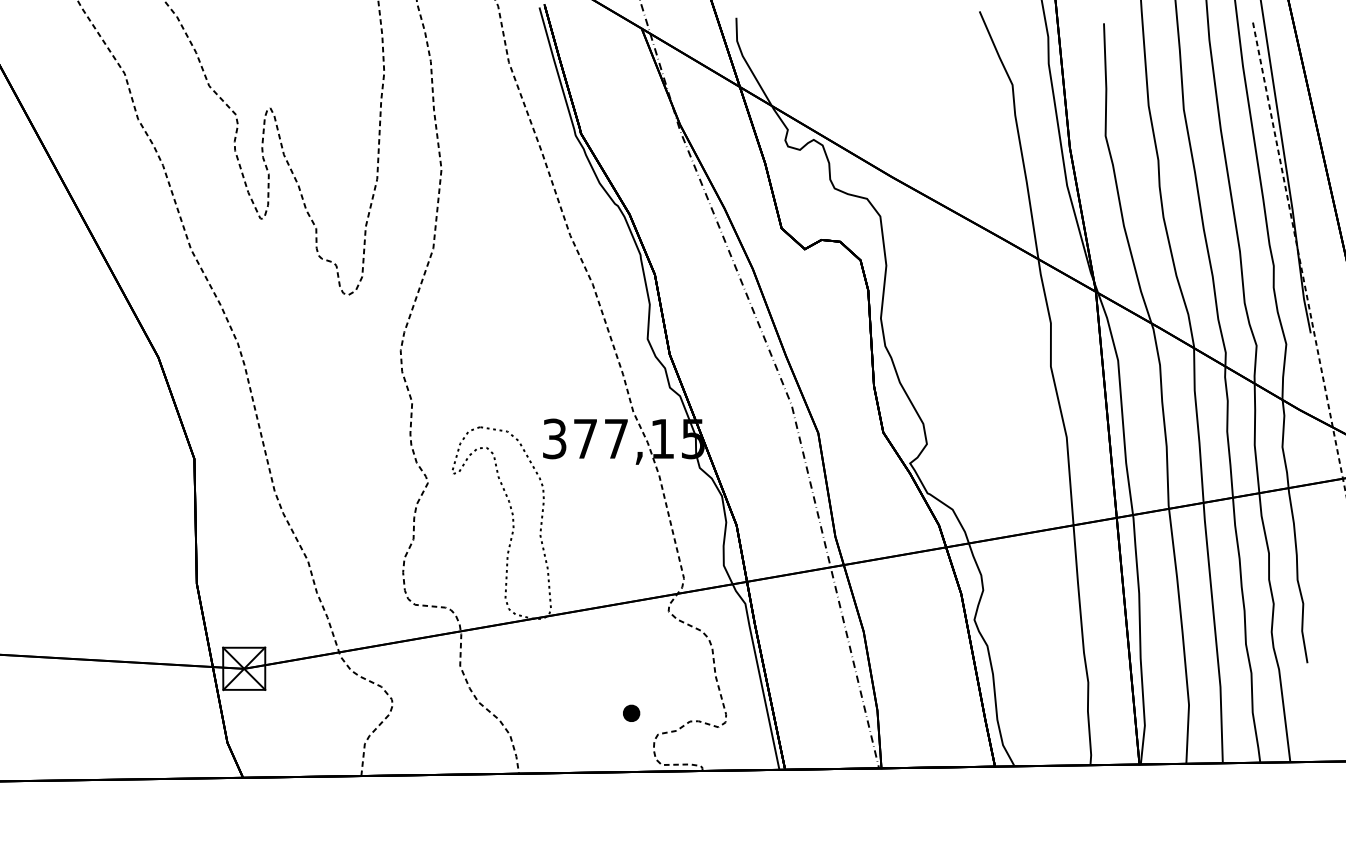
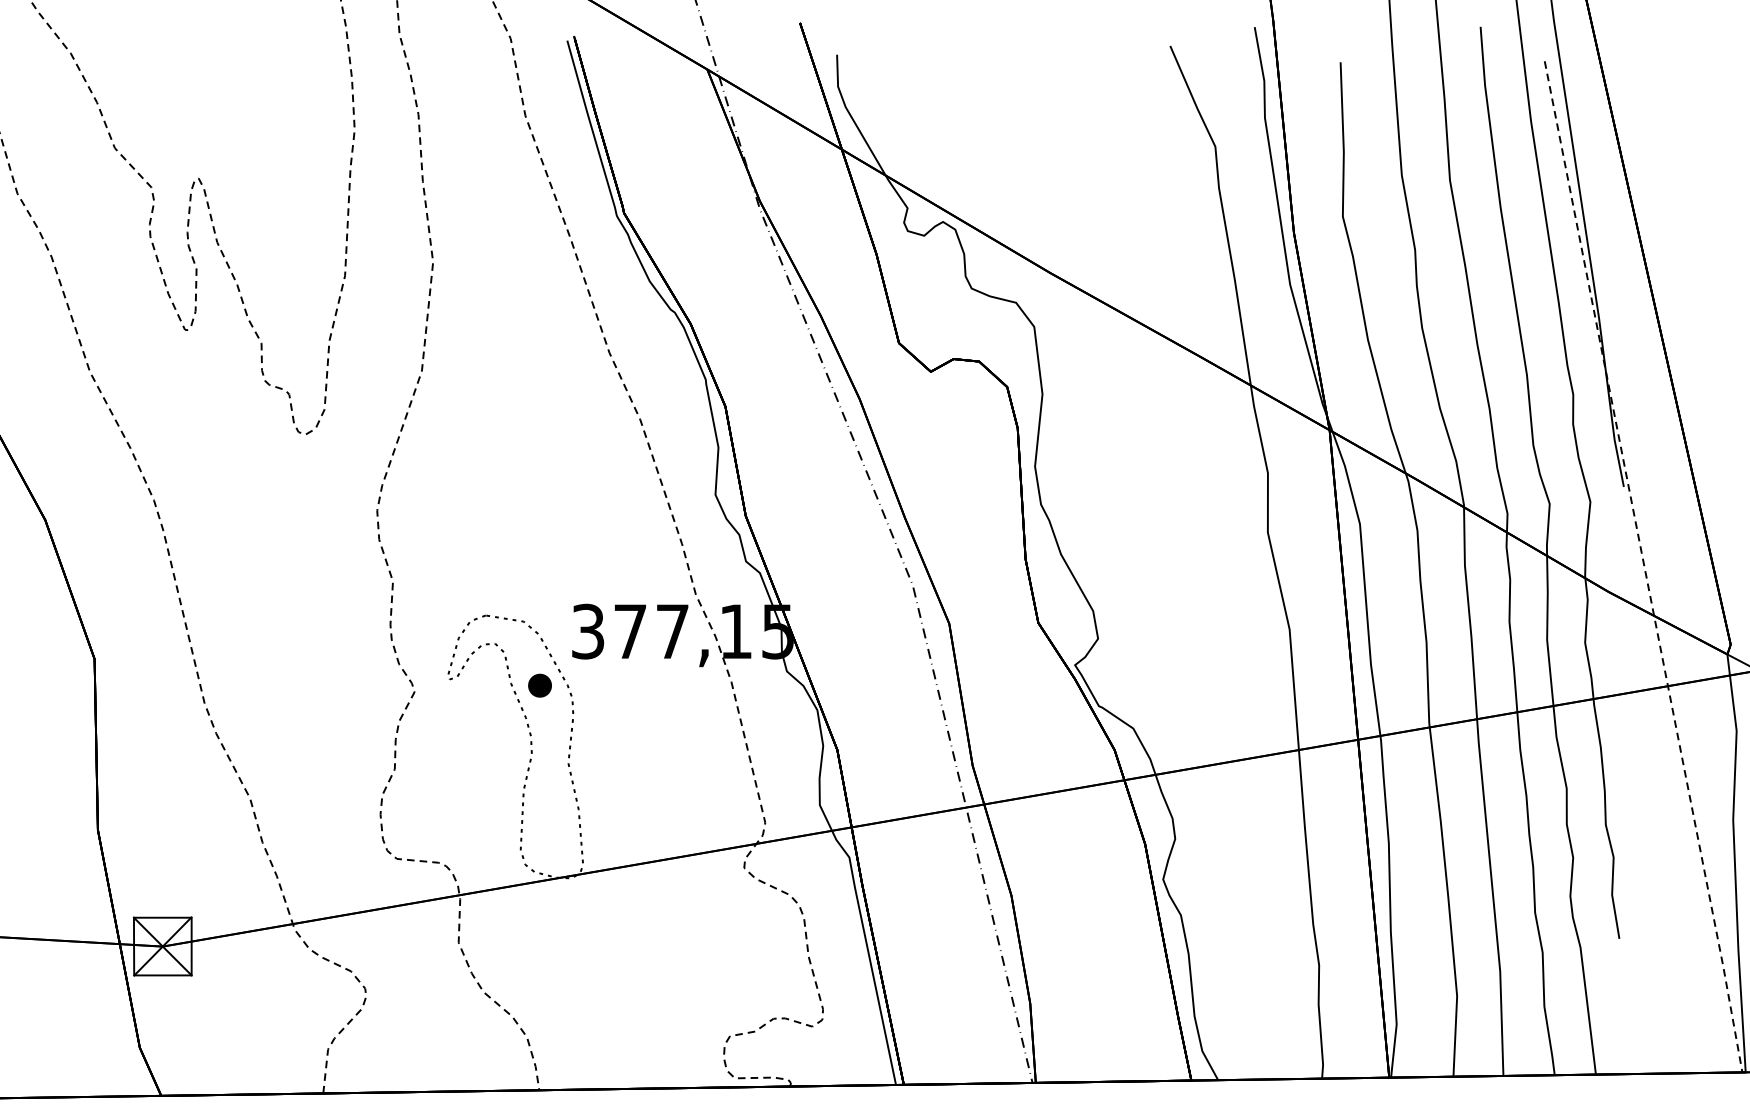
part: (631, 712) -> (539, 684), moved

